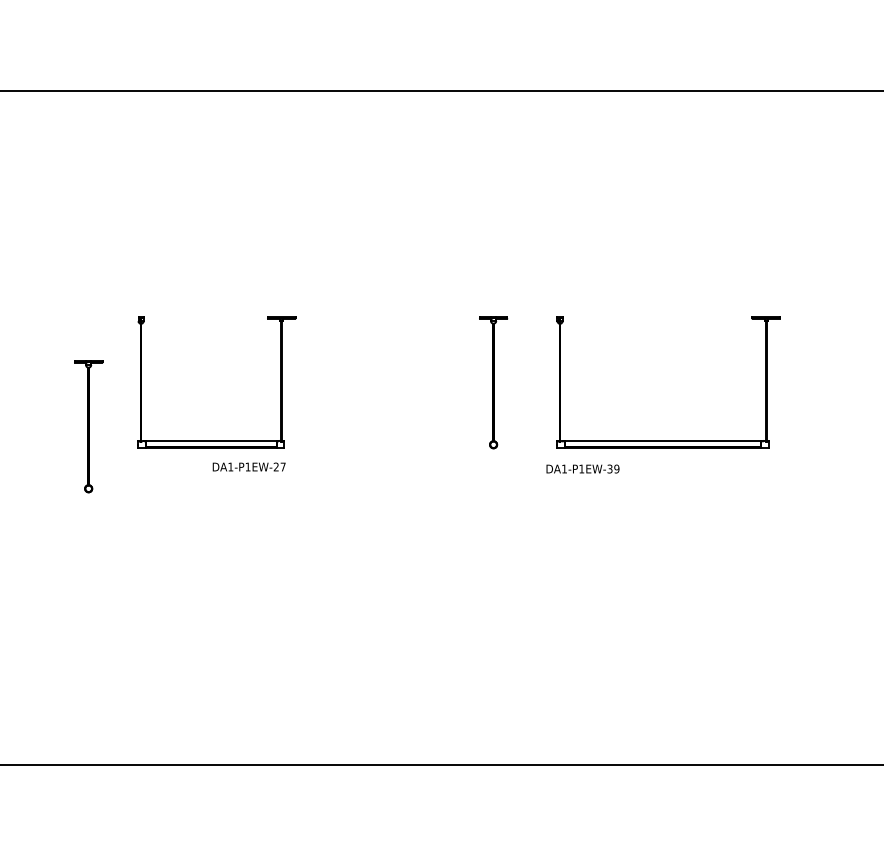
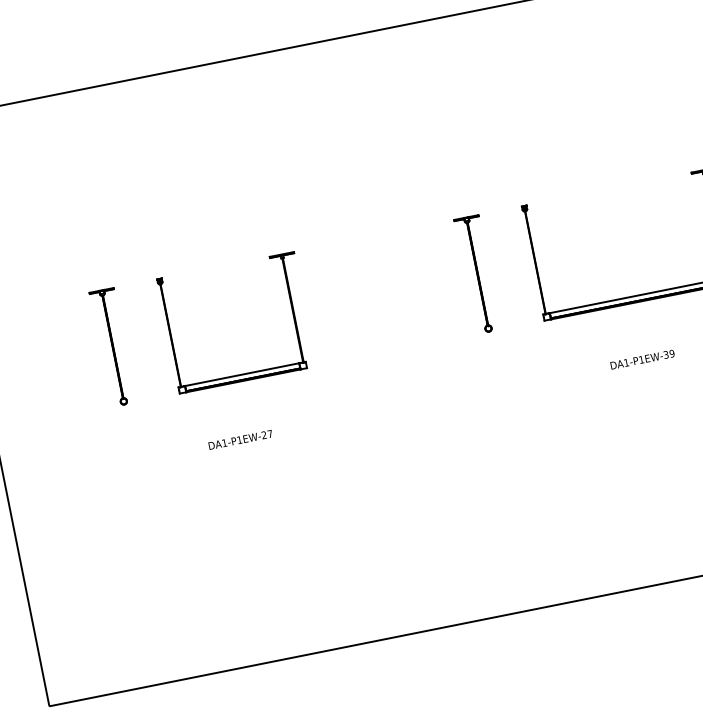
part: (88, 426) -> (112, 347), moved
text: (248, 466) -> (239, 439), moved
text: (582, 468) -> (642, 359), moved

